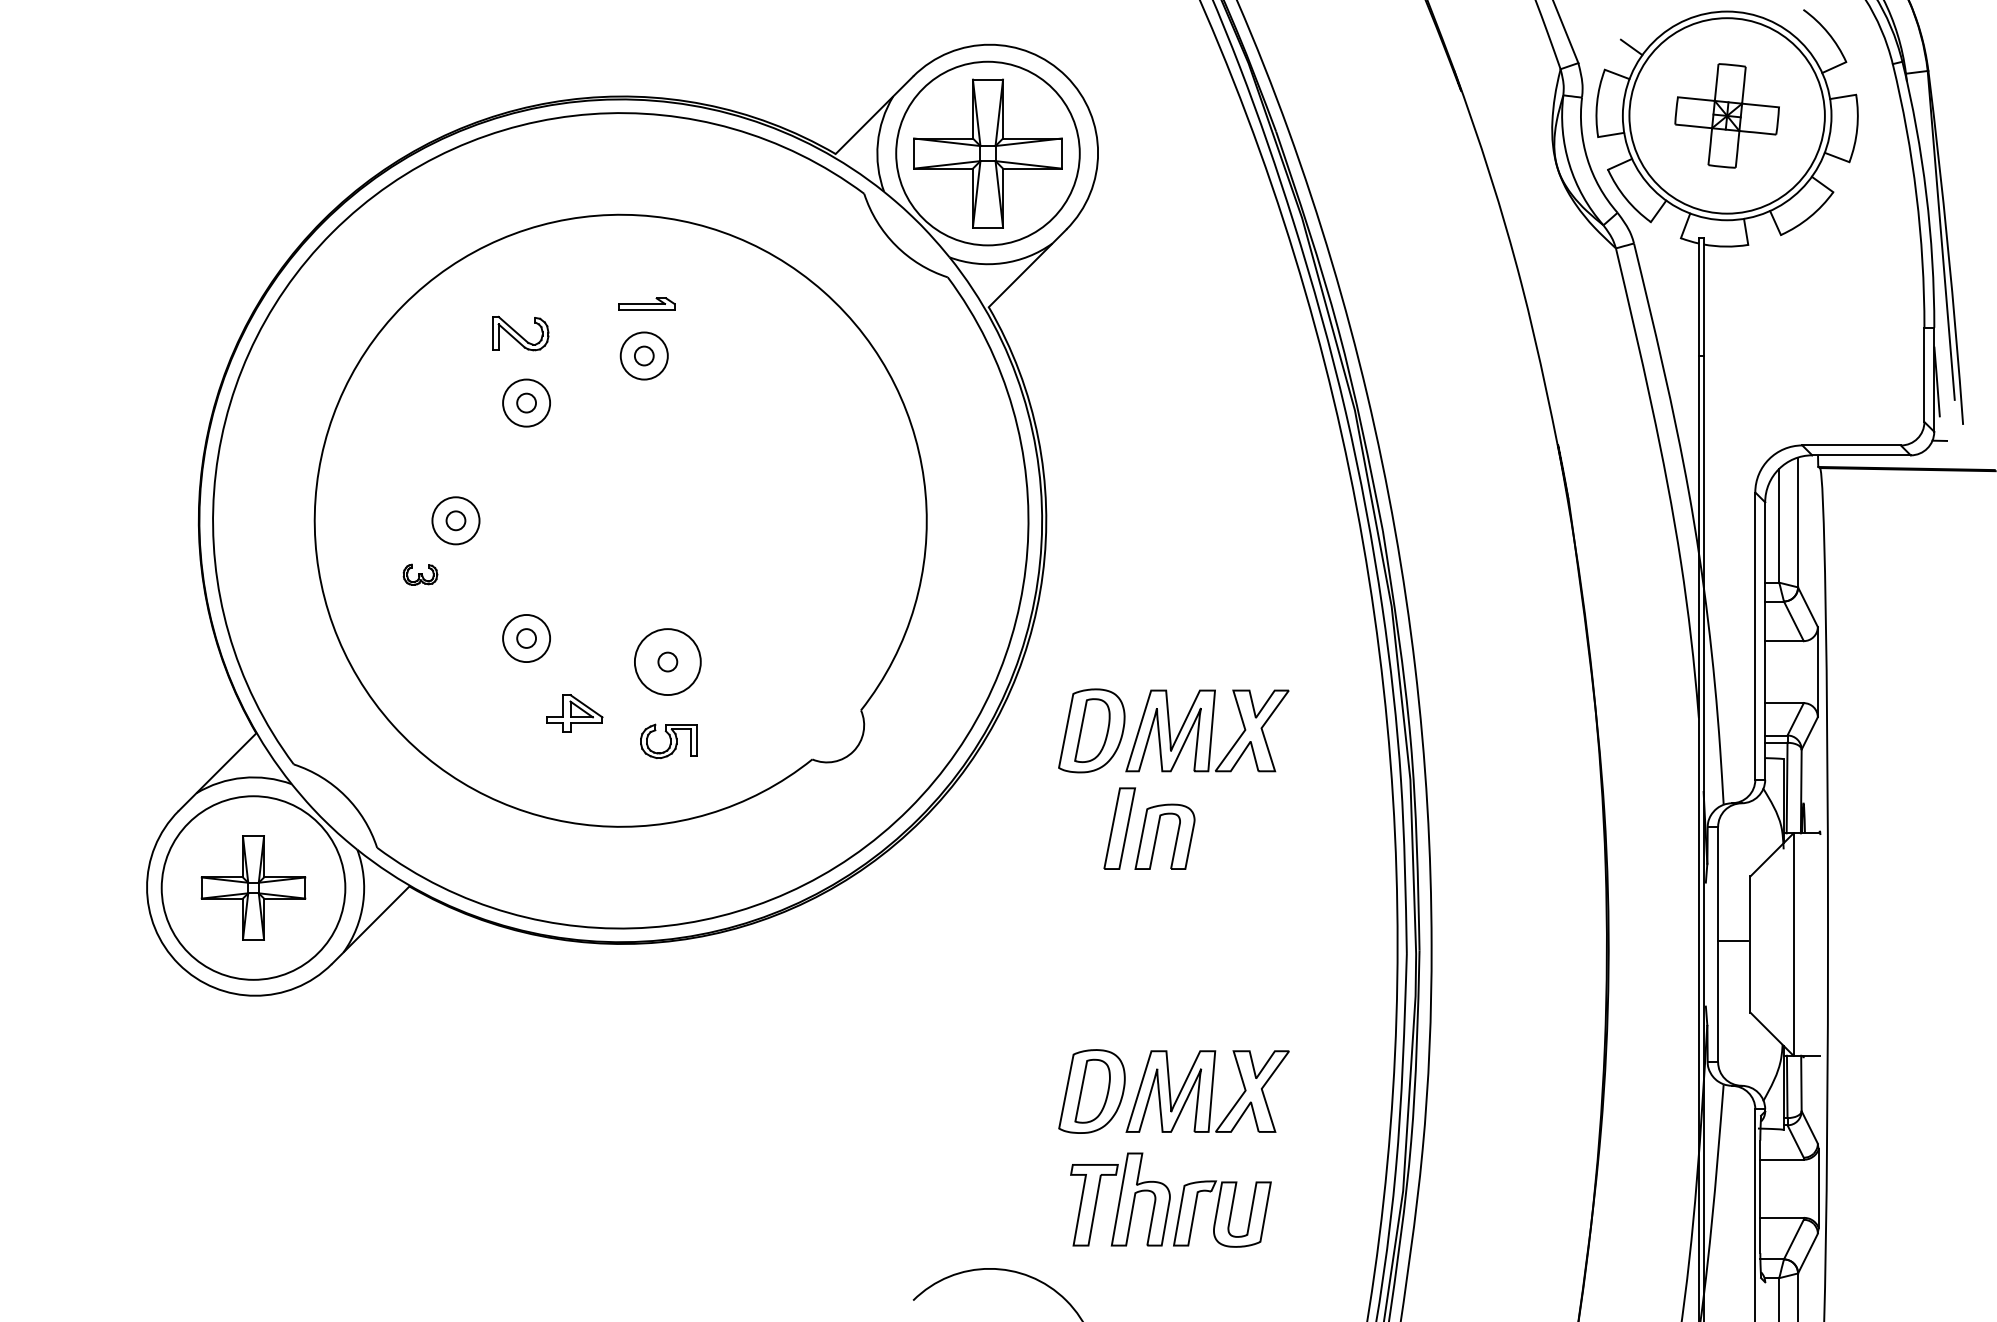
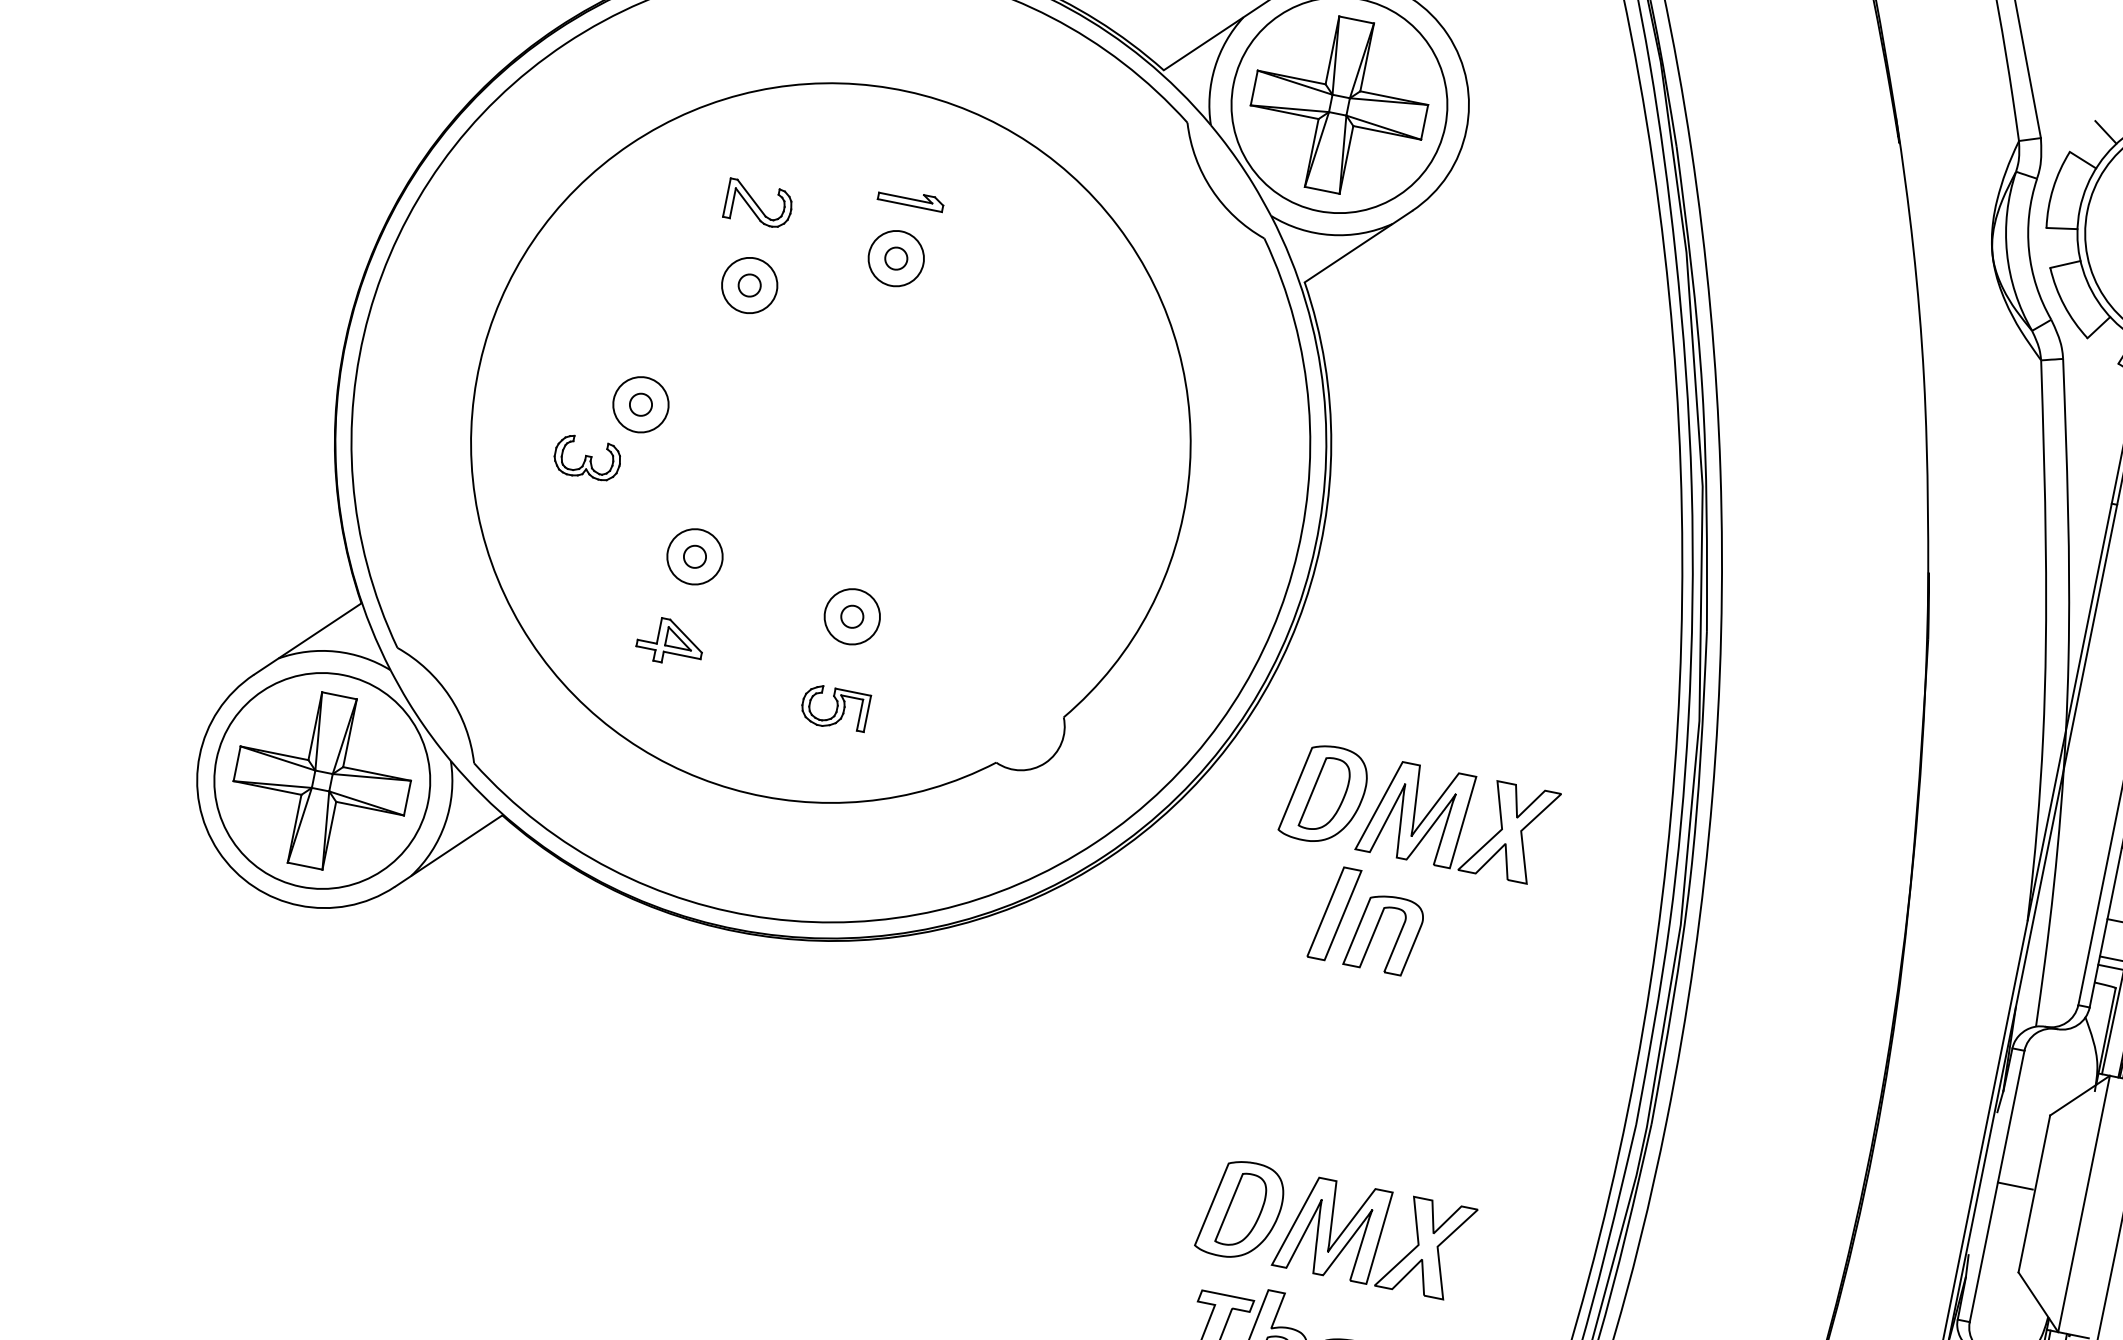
part: (420, 574) -> (587, 458), size x1.67
circle: (667, 661) -> (852, 616), size x0.71
part: (574, 713) -> (670, 641), moved
part: (253, 887) -> (322, 780), size x1.43

